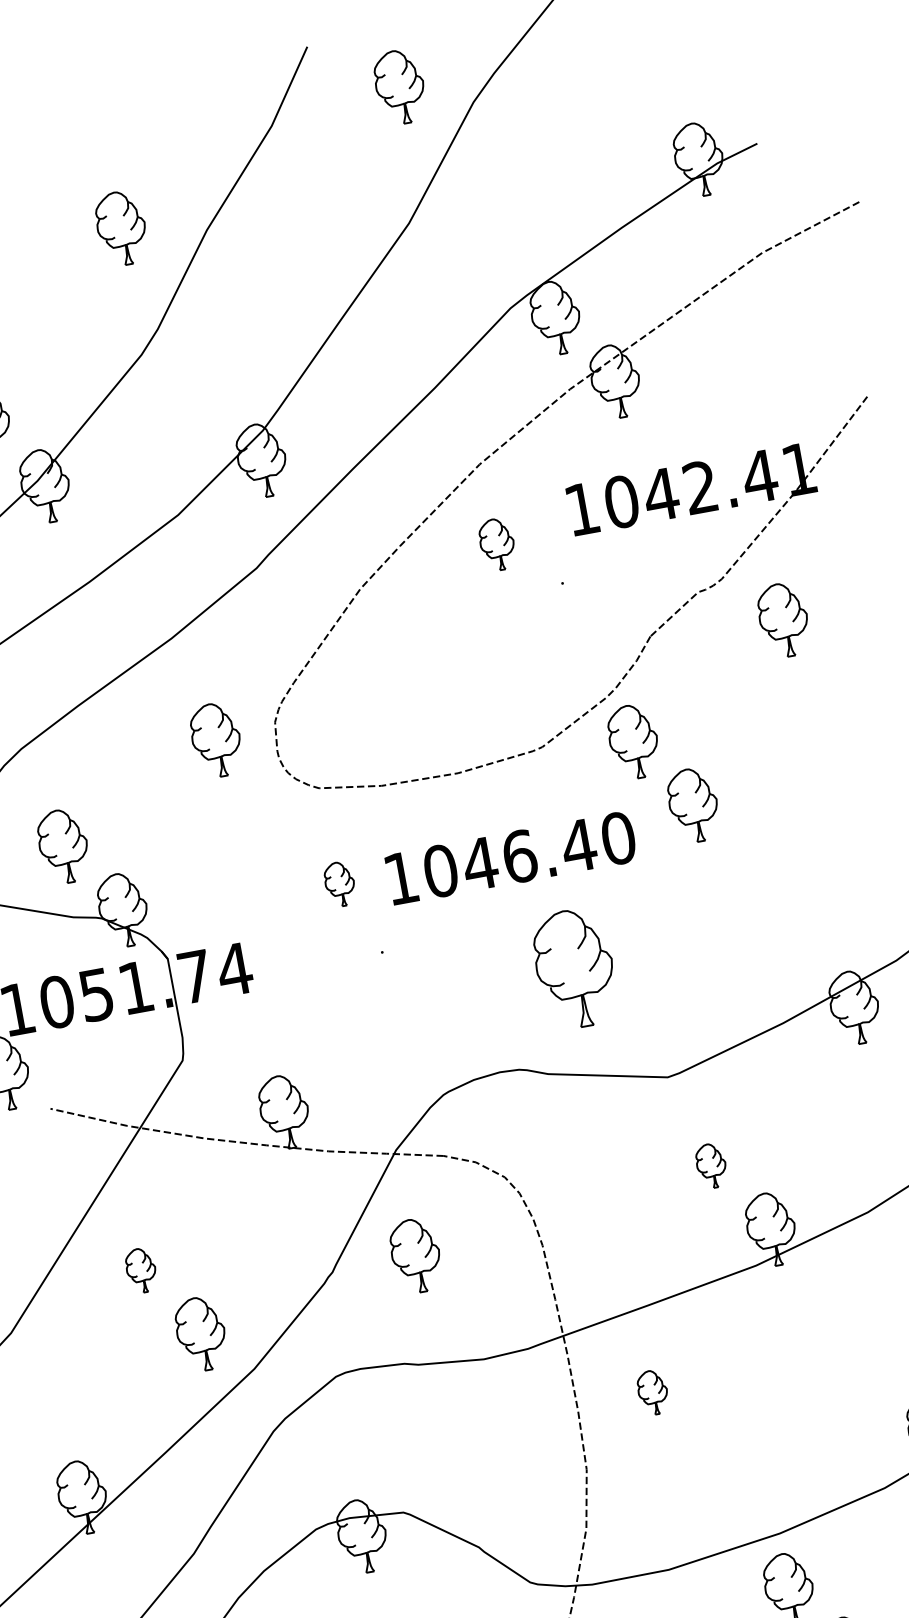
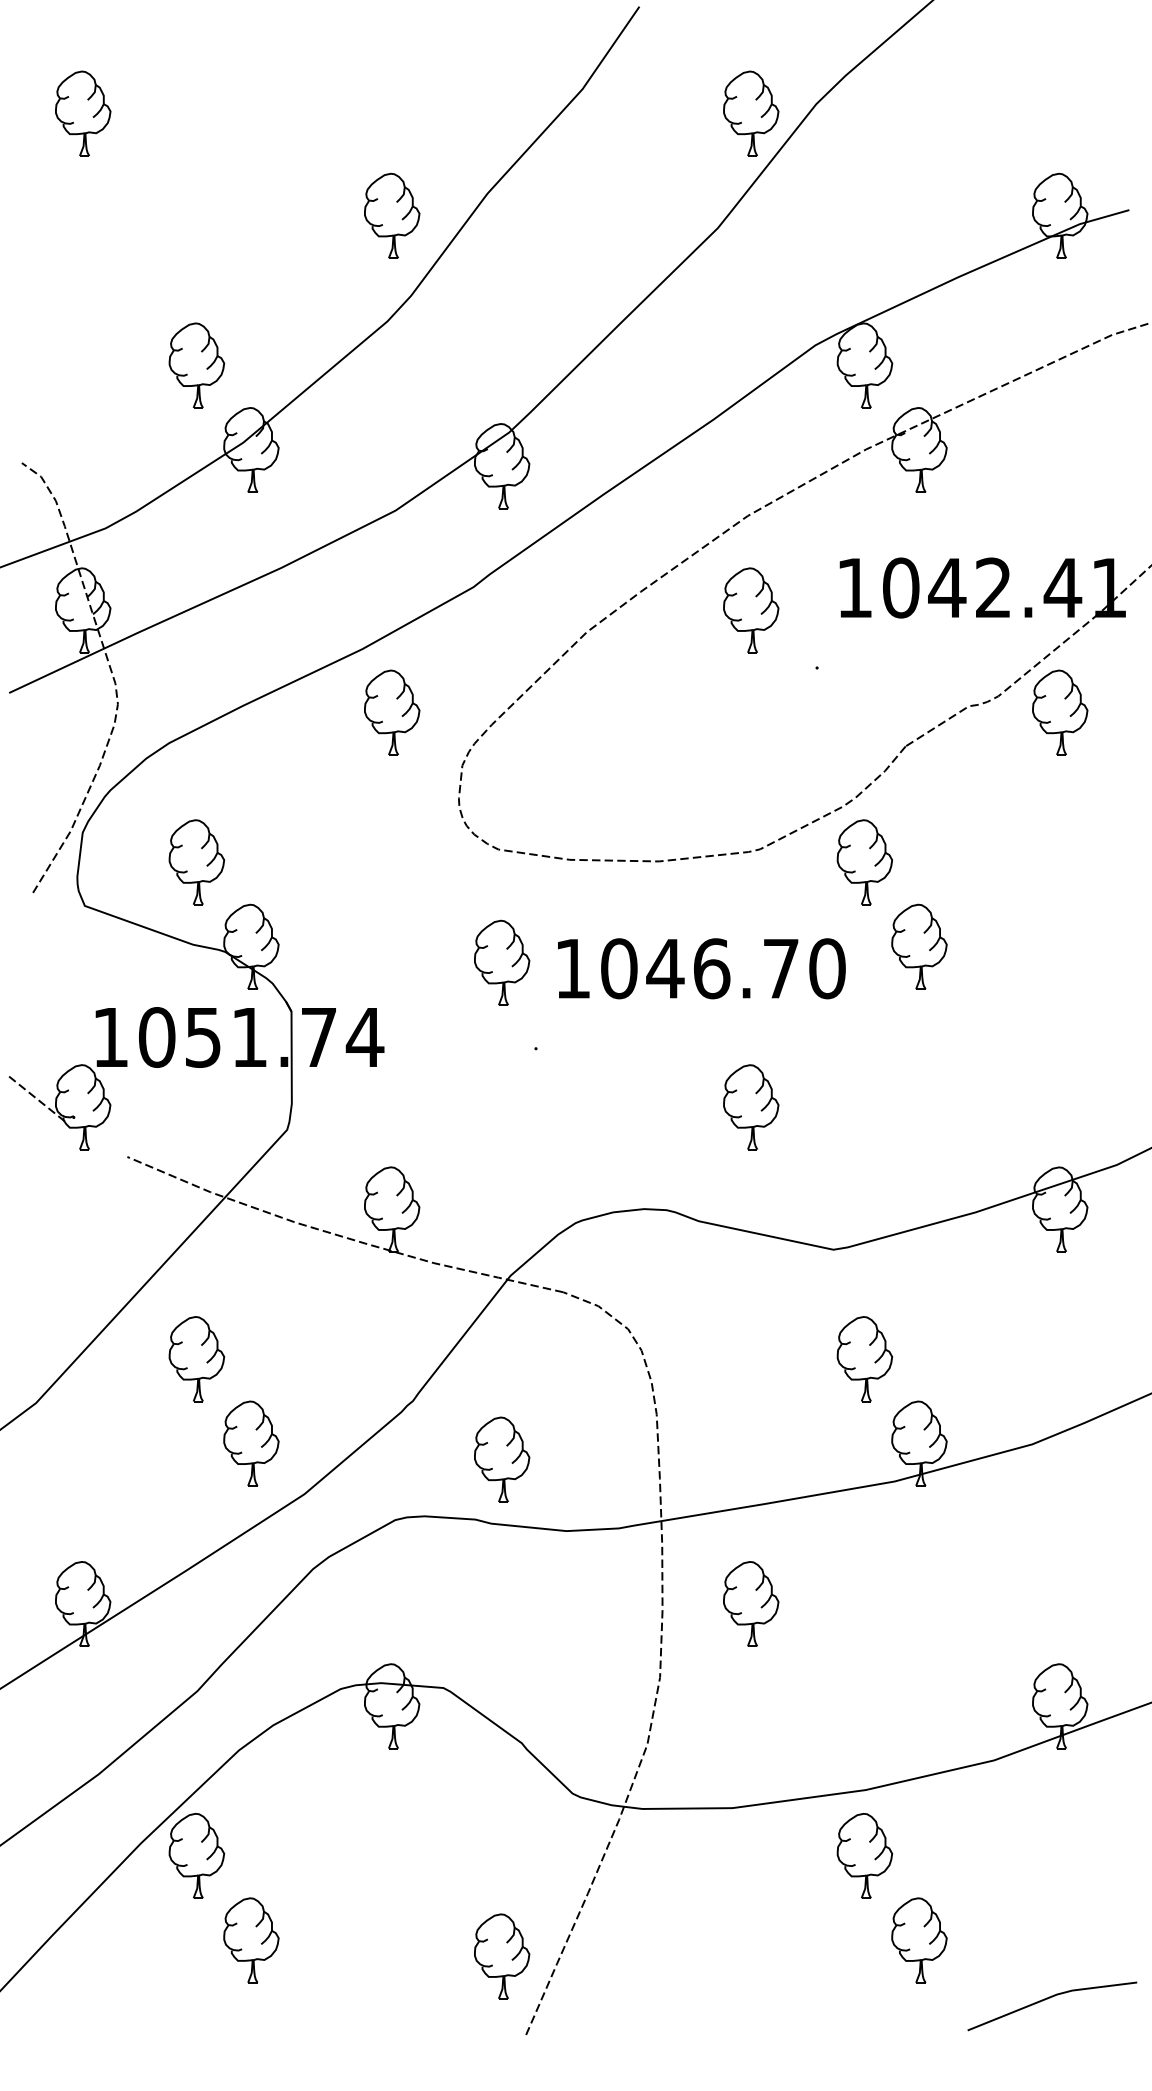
part: (400, 86) -> (751, 113), moved
part: (121, 227) -> (392, 215), moved
part: (497, 544) -> (751, 610), size x1.43
part: (784, 619) -> (1060, 712), moved
part: (216, 739) -> (392, 712), moved
text: (578, 845) -> (780, 968), 1046.40 -> 1046.70
part: (340, 884) -> (502, 962), size x1.67
part: (575, 968) -> (751, 1107), size x0.62
part: (711, 1166) -> (864, 1359), size x1.67
part: (416, 1255) -> (502, 1459), moved
part: (141, 1270) -> (196, 1359), size x1.67
part: (653, 1392) -> (751, 1603), size x1.67

